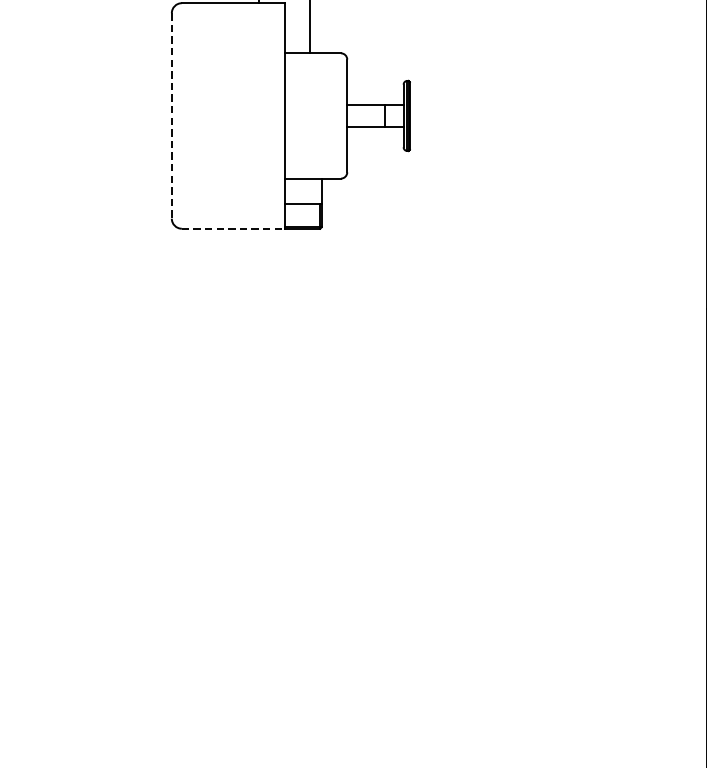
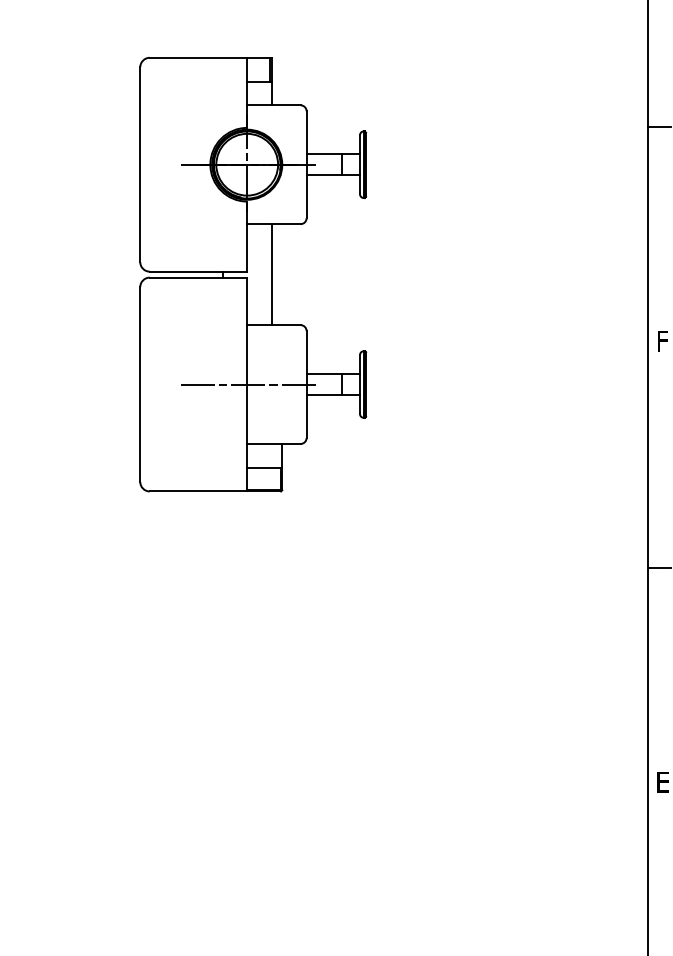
line: (283, 115) -> (246, 384), added
line: (172, 116) -> (140, 385), dashed -> solid
line: (233, 228) -> (198, 491), dashed -> solid

